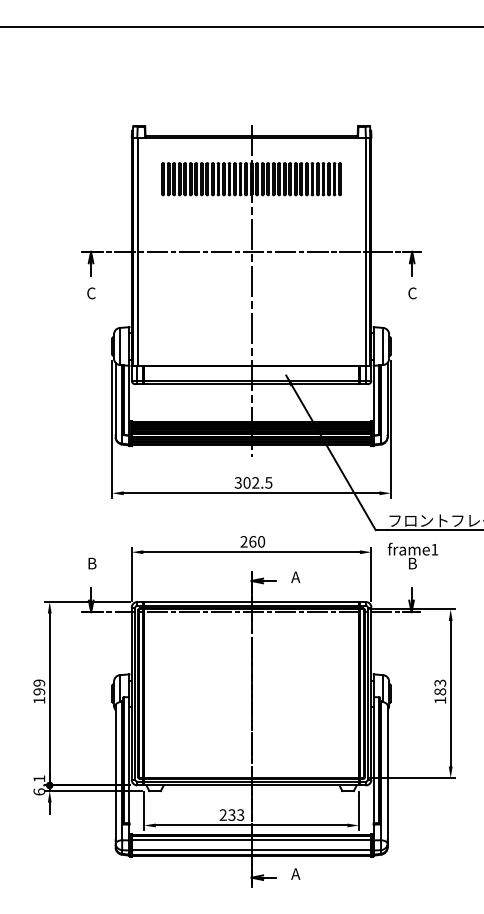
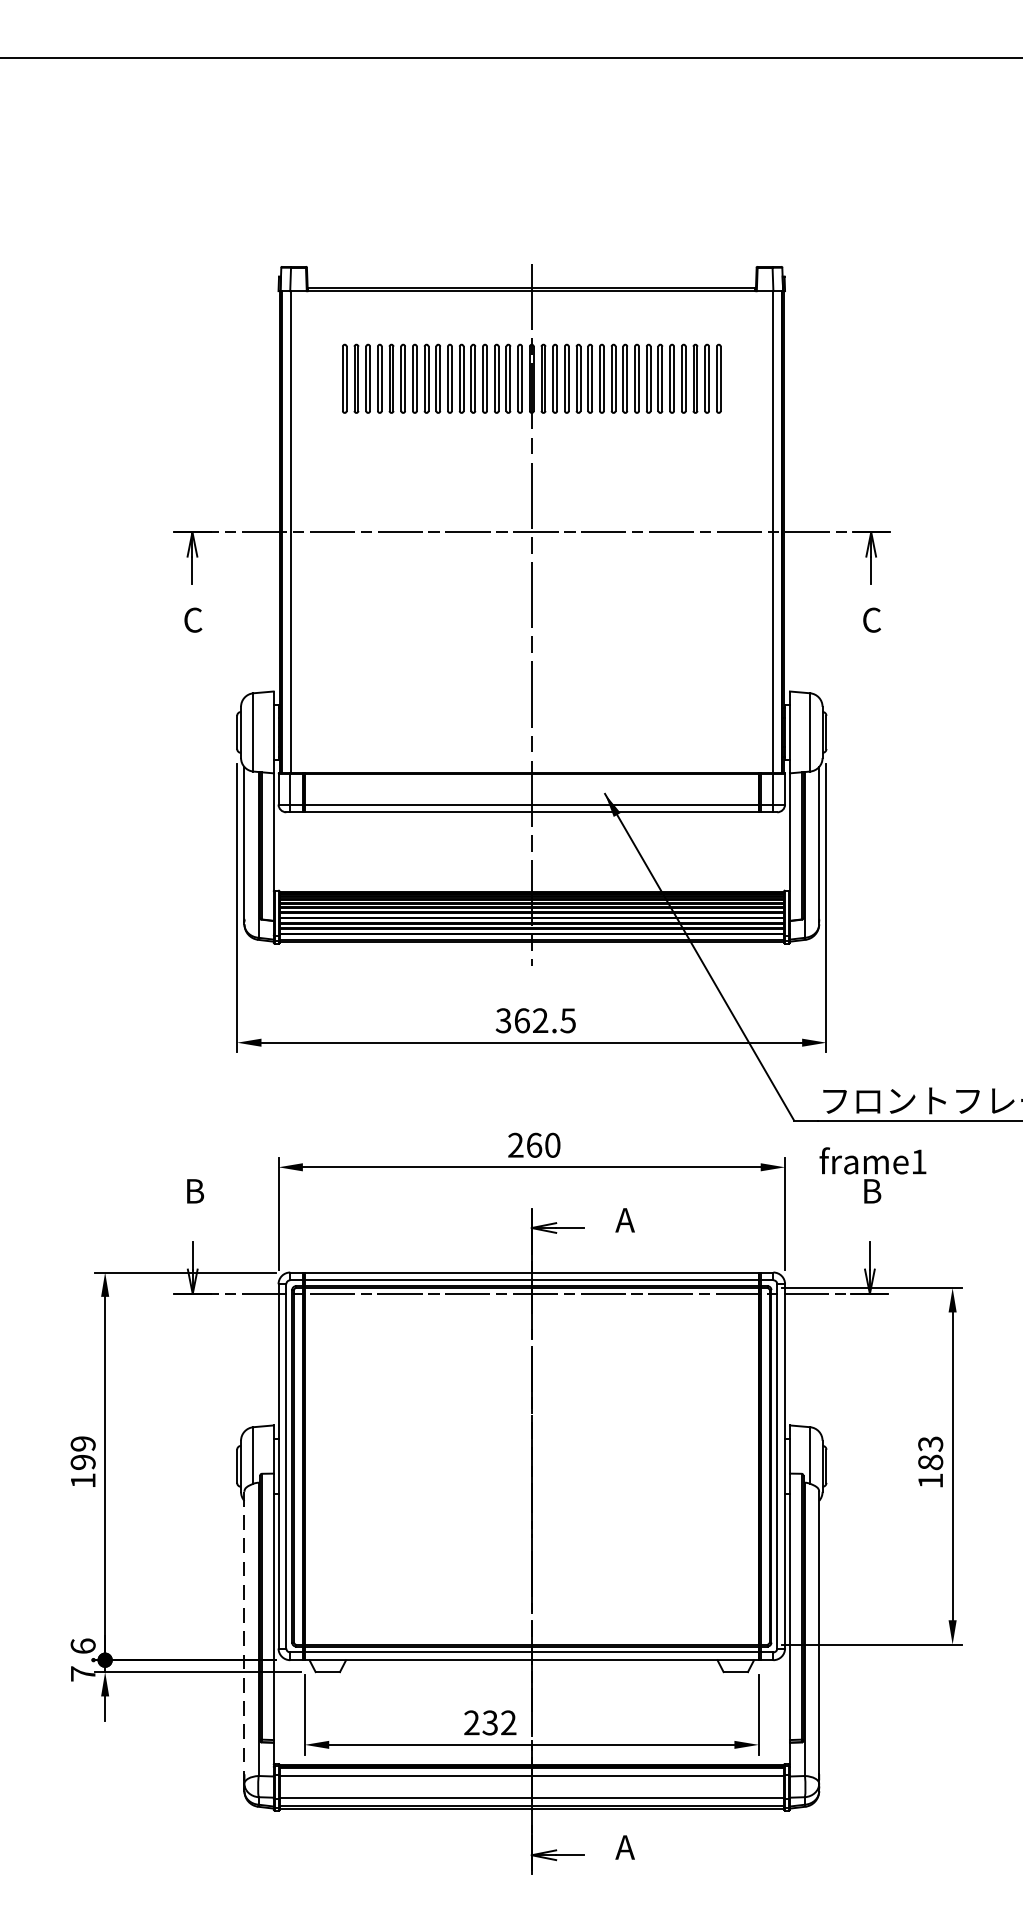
text: (246, 482) -> (521, 1019), 302.5 -> 362.5
line: (115, 772) -> (244, 1632), solid -> dashed
text: (39, 785) -> (83, 1660), 6.1 -> 7.6
text: (240, 814) -> (508, 1721), 233 -> 232

